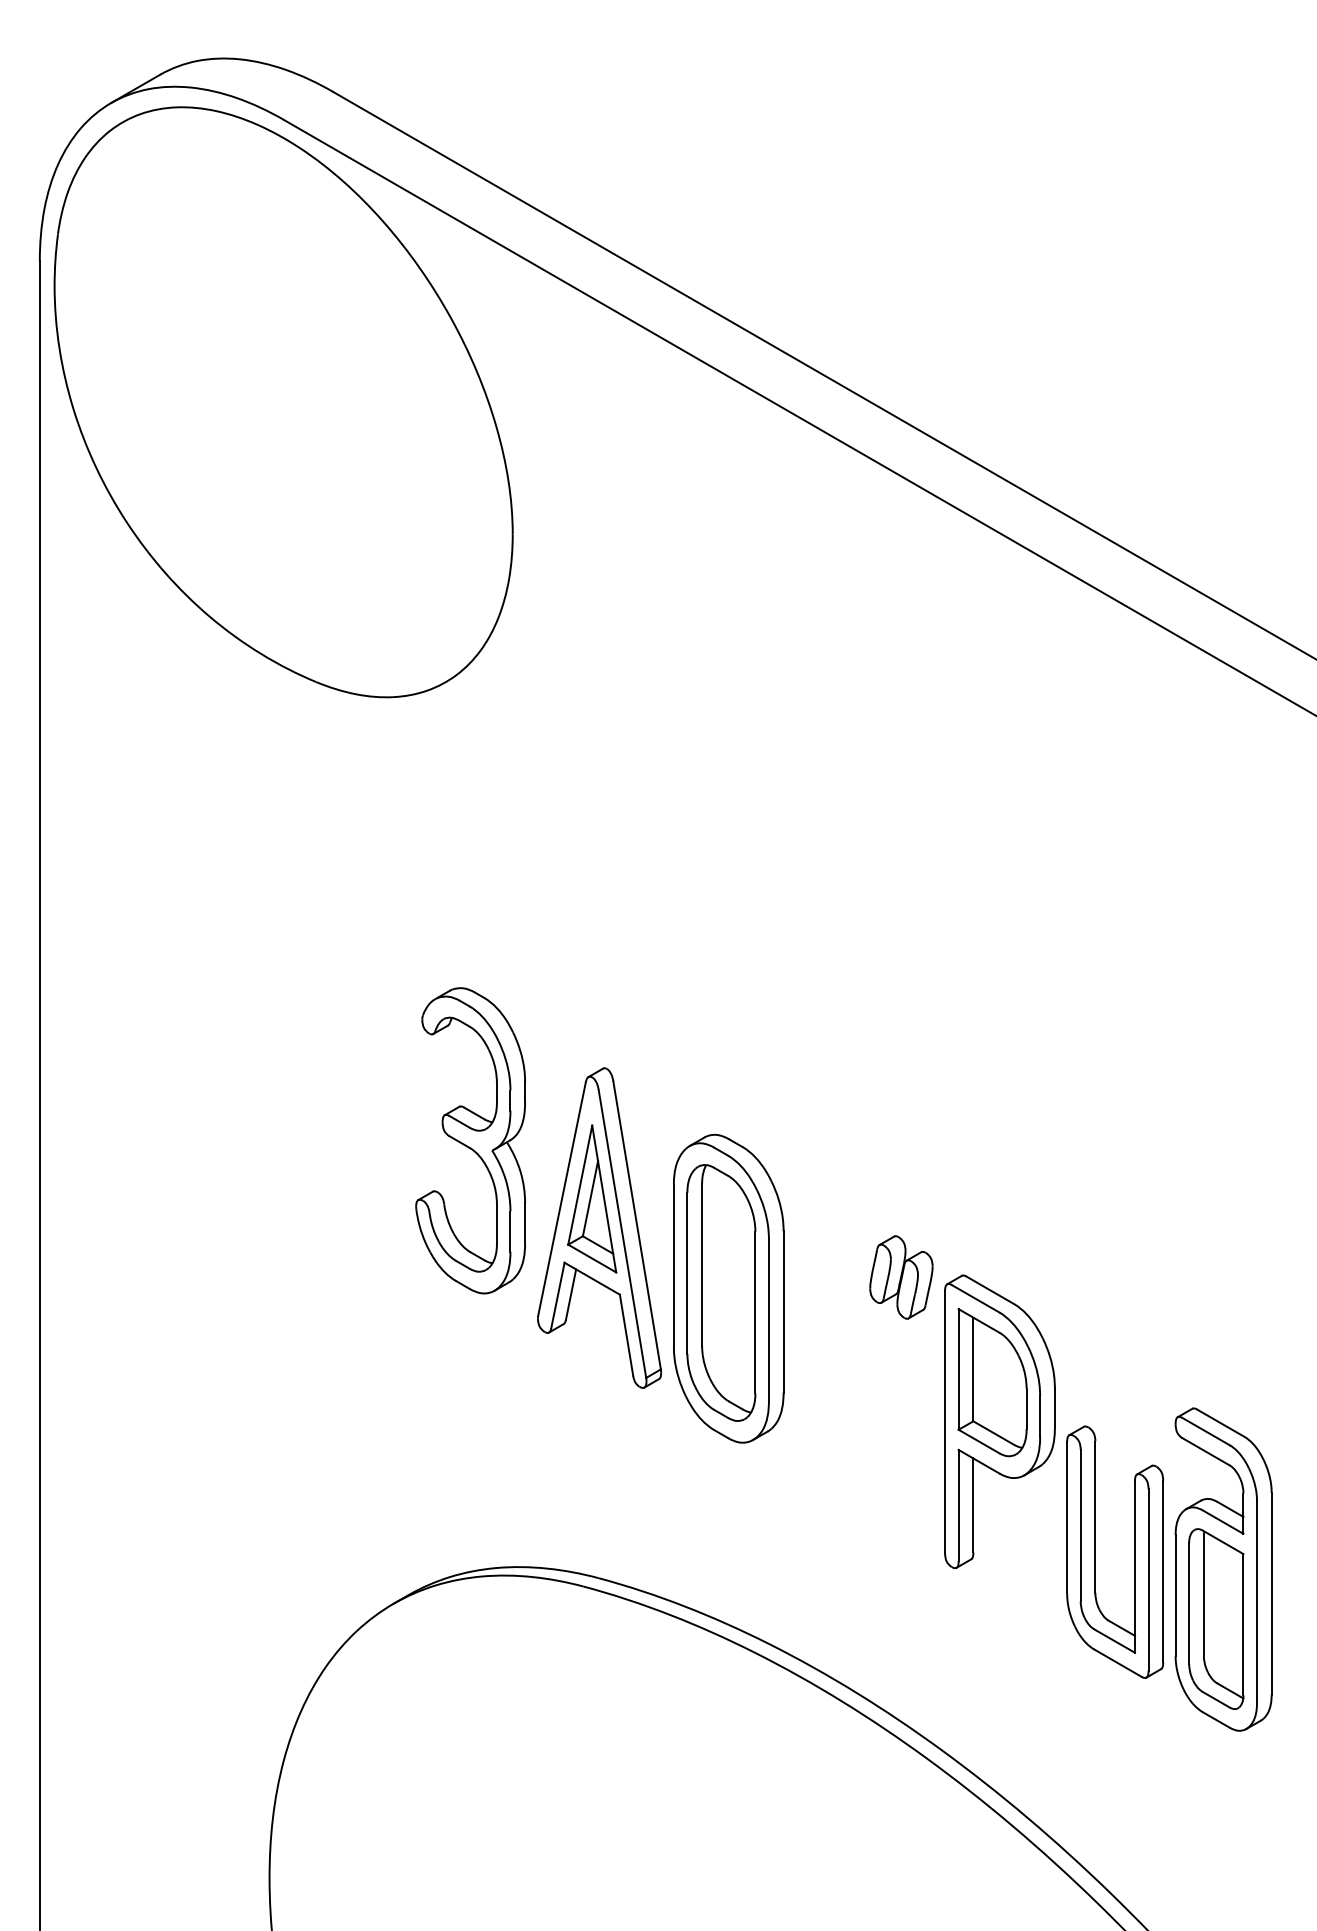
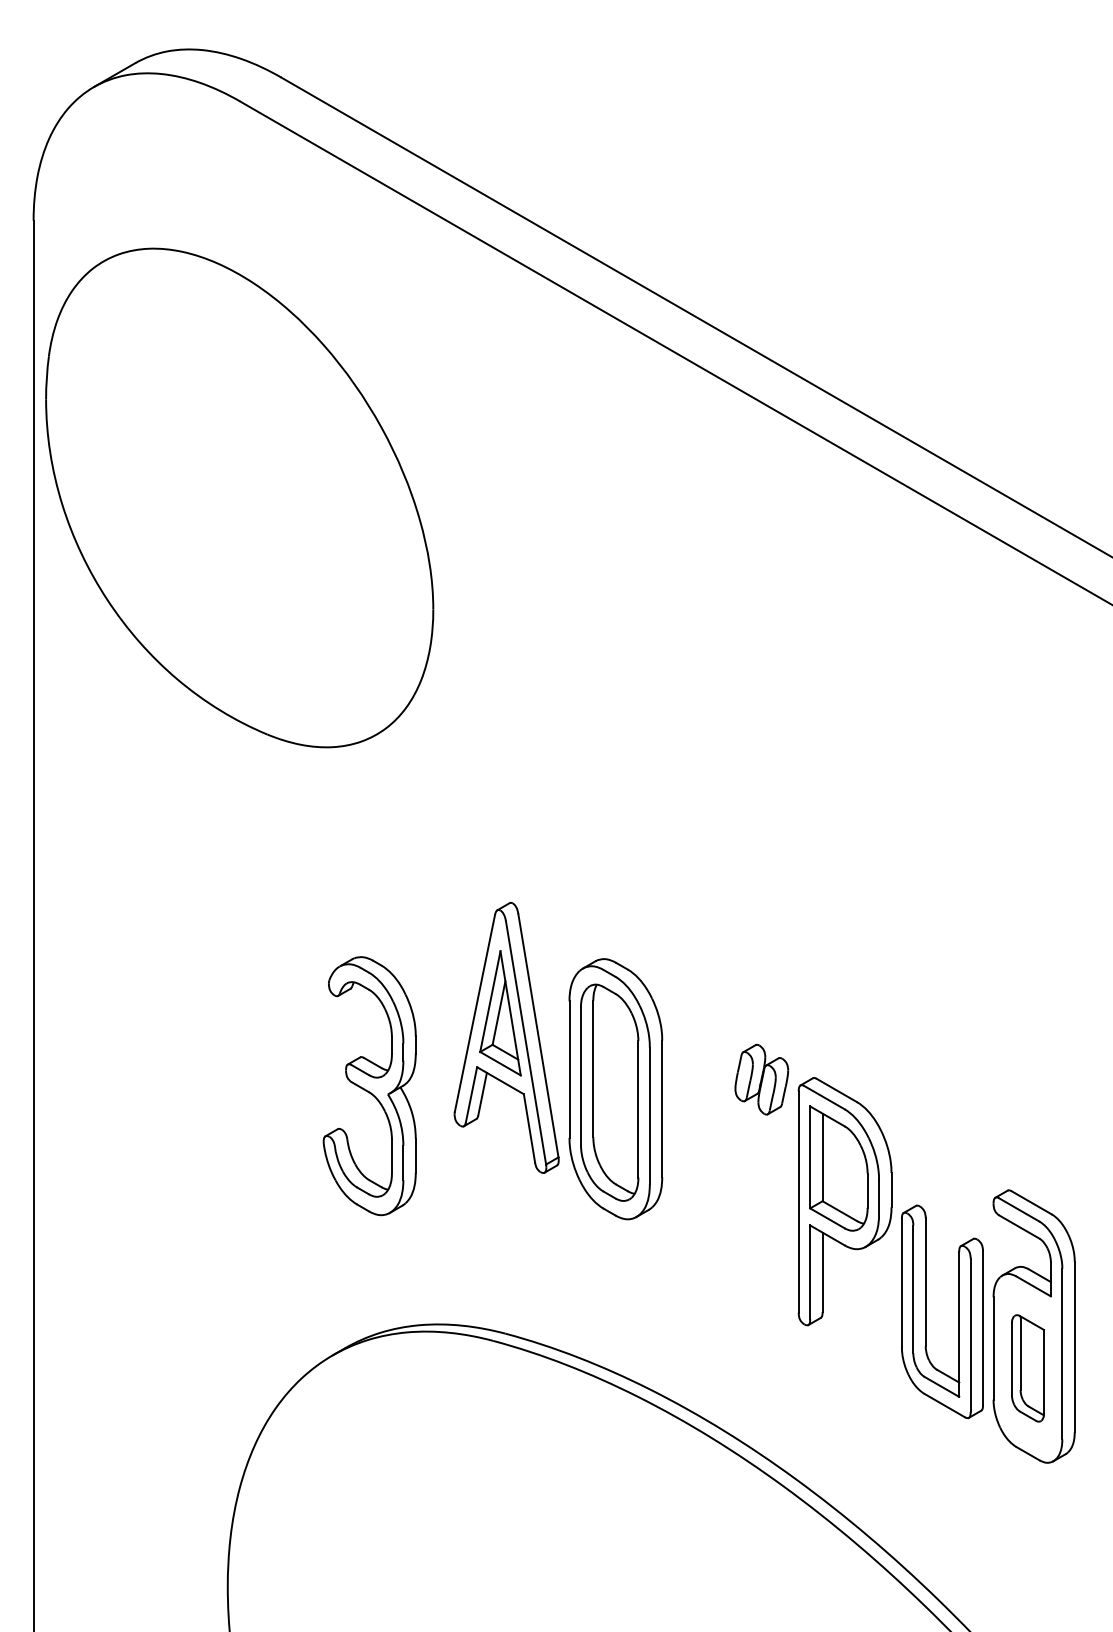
part: (283, 401) -> (239, 497), moved
part: (470, 1141) -> (369, 1086), moved
part: (1215, 1619) -> (1027, 1368), size x0.7

